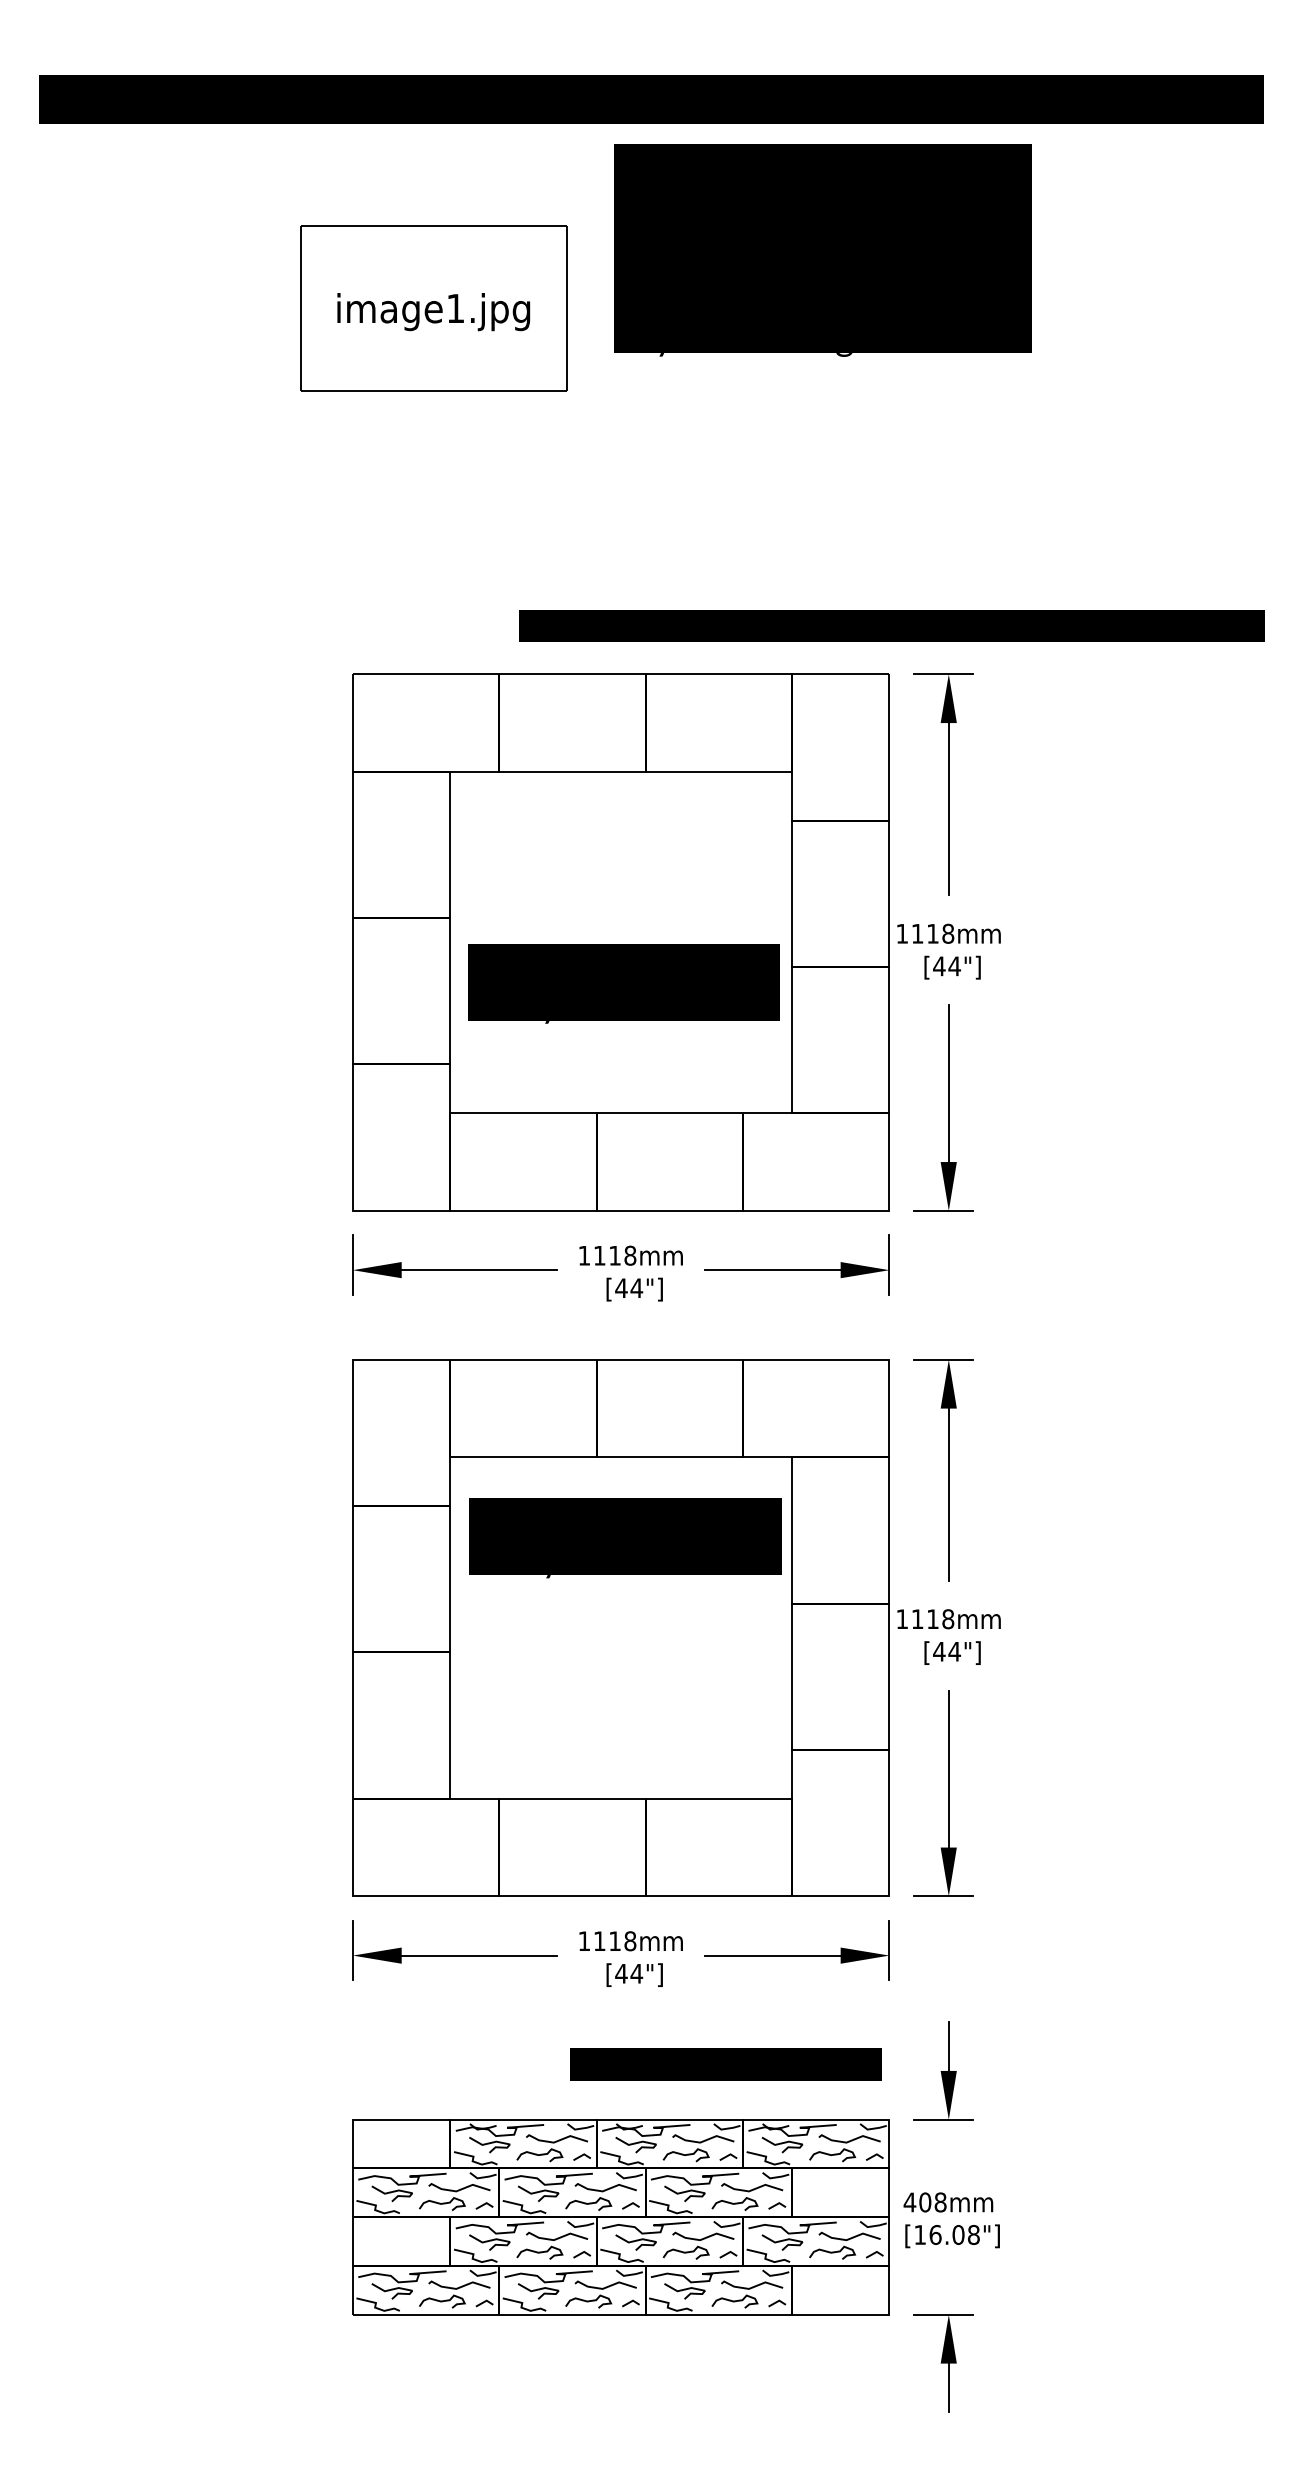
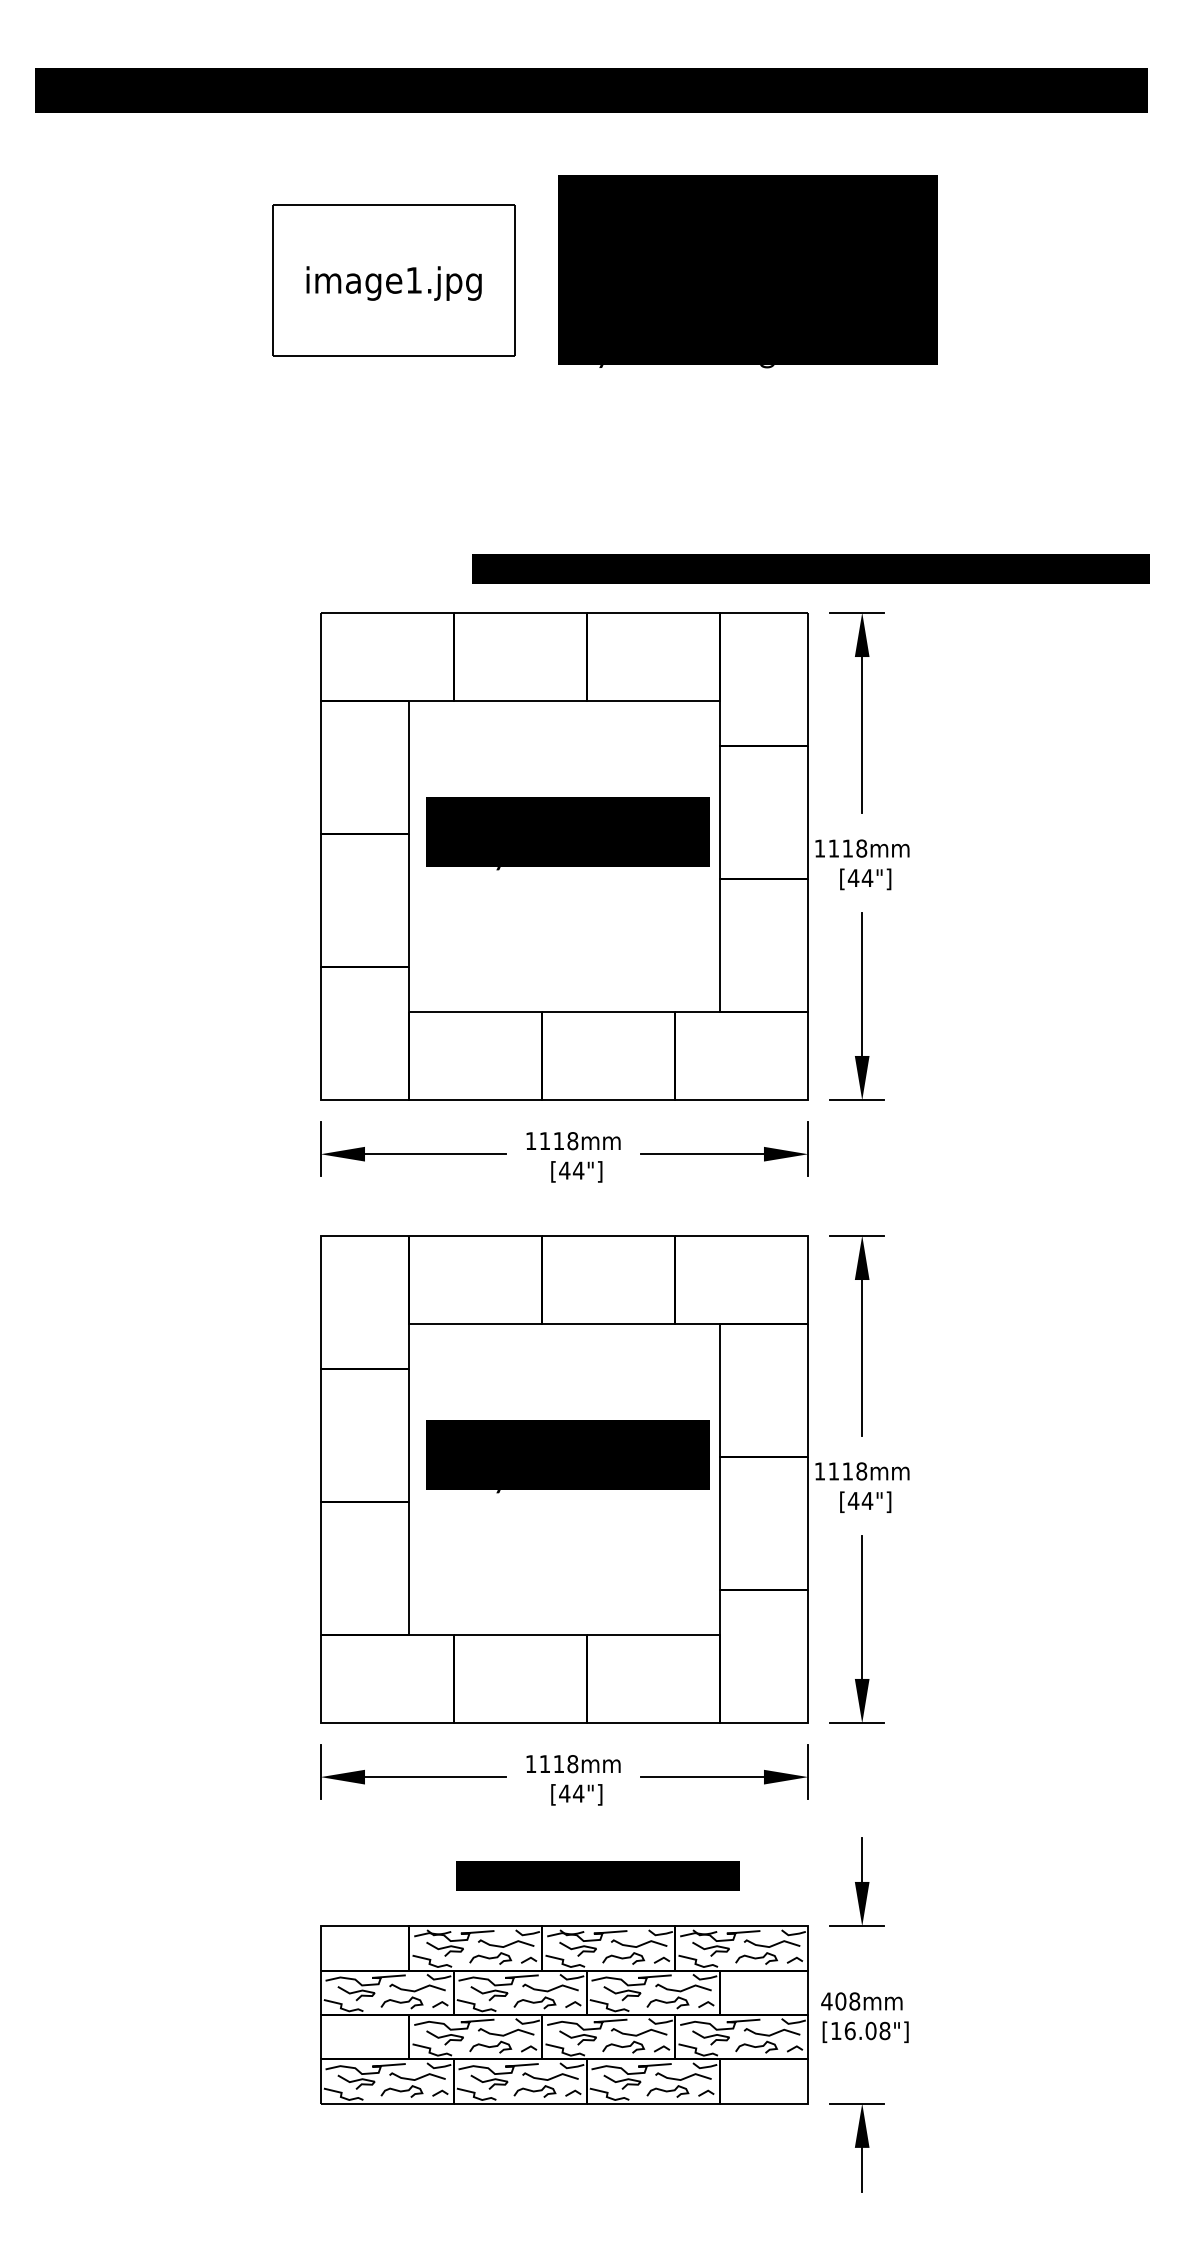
text: (822, 250) -> (747, 271), moved
text: (623, 983) -> (567, 833), moved
text: (624, 1537) -> (567, 1456), moved
text: (725, 2063) -> (597, 1875), moved

